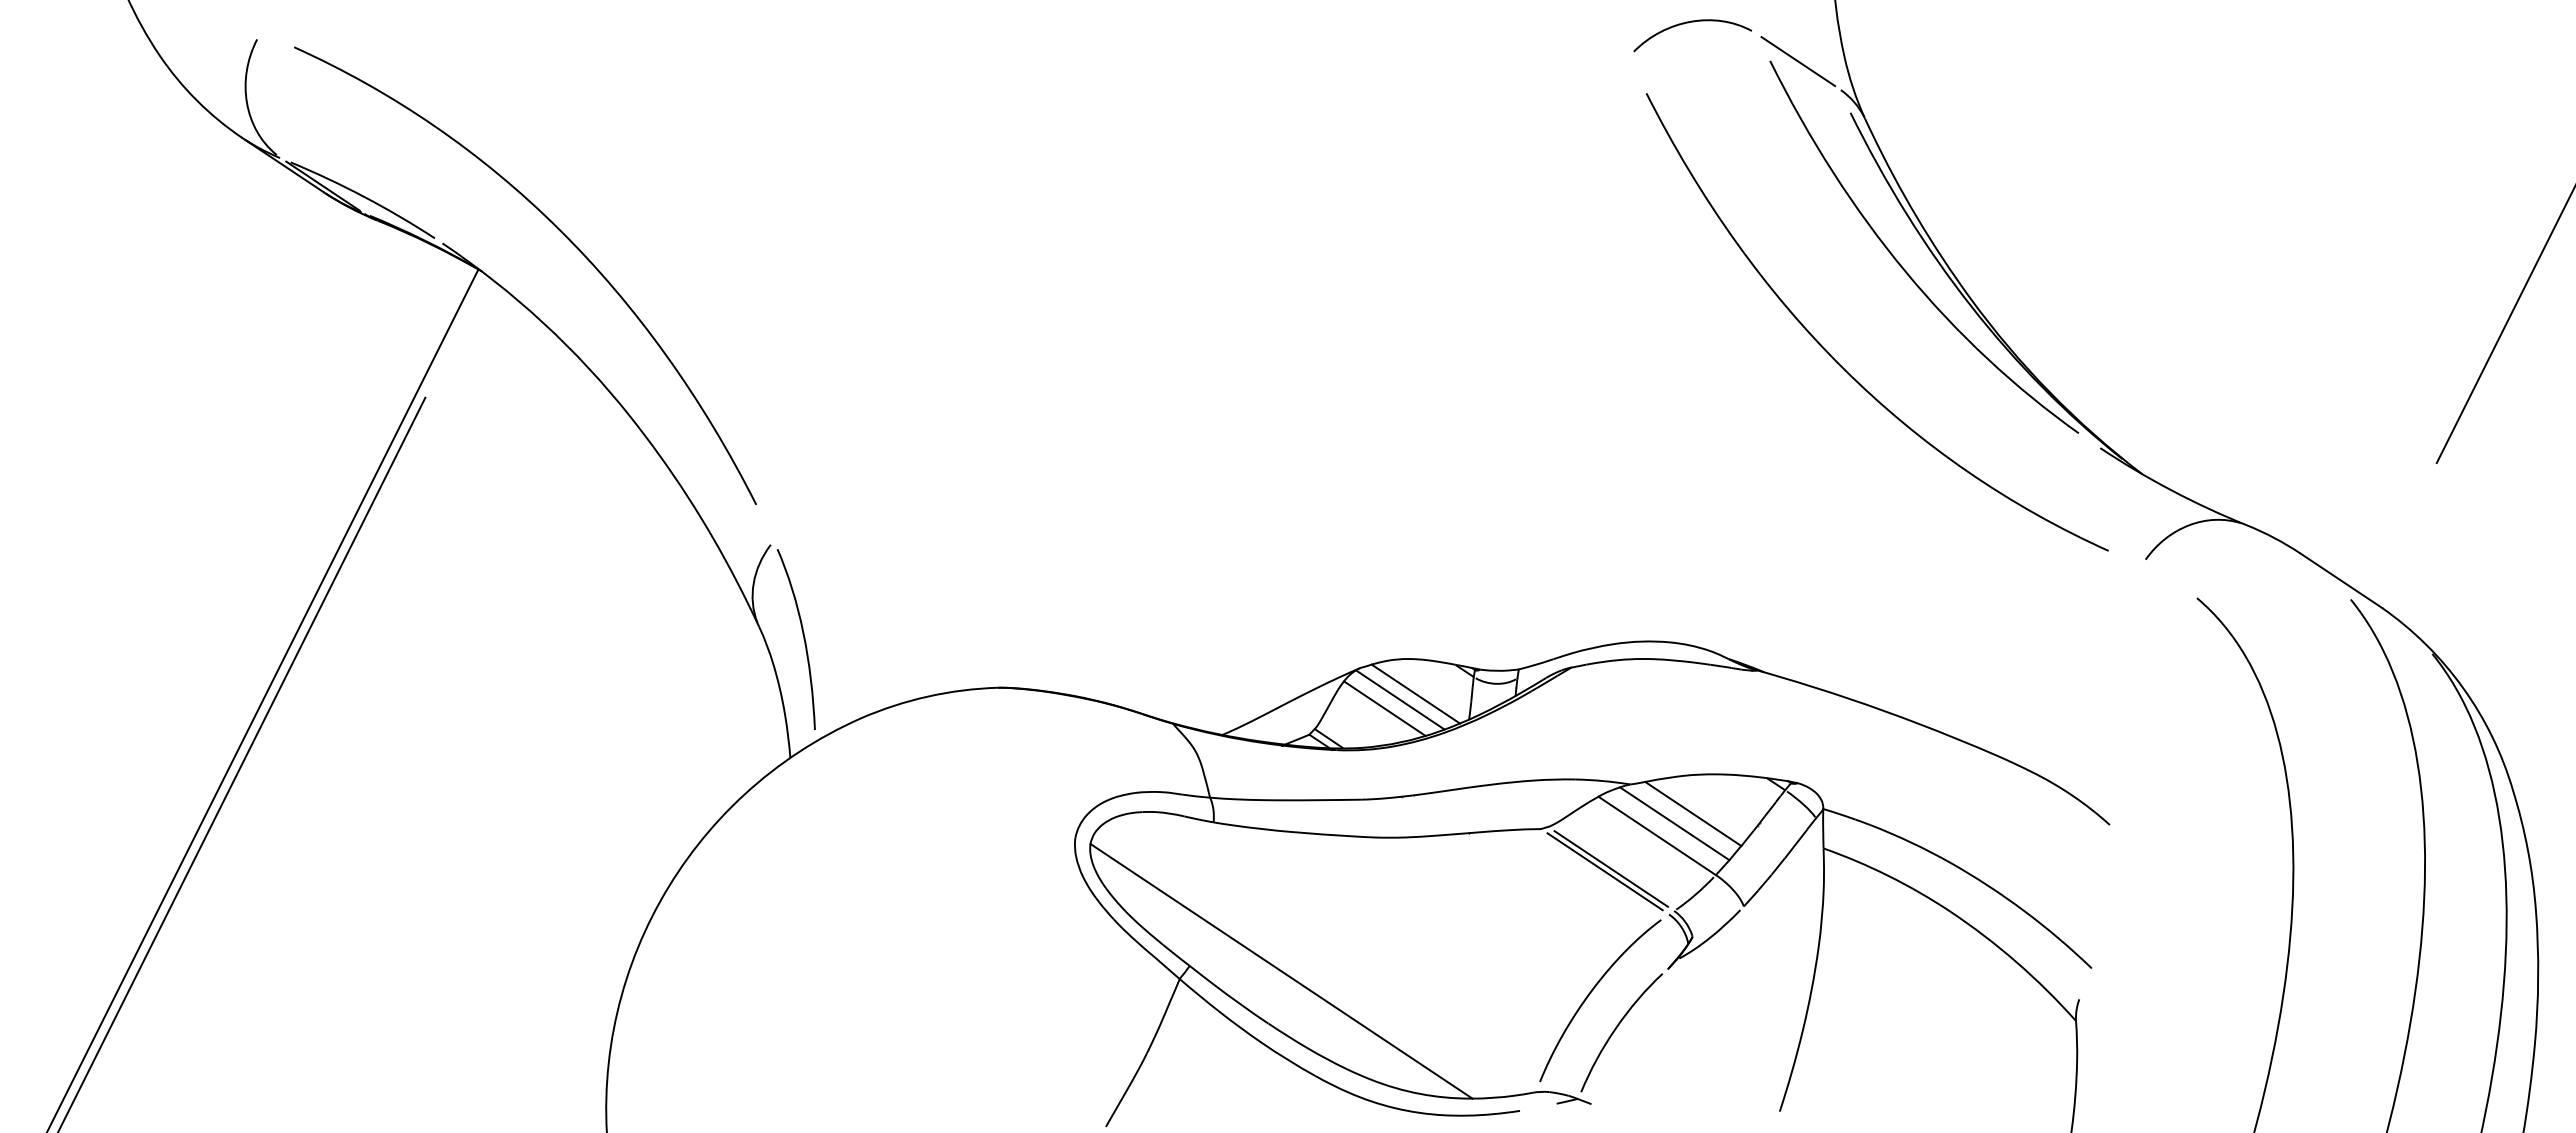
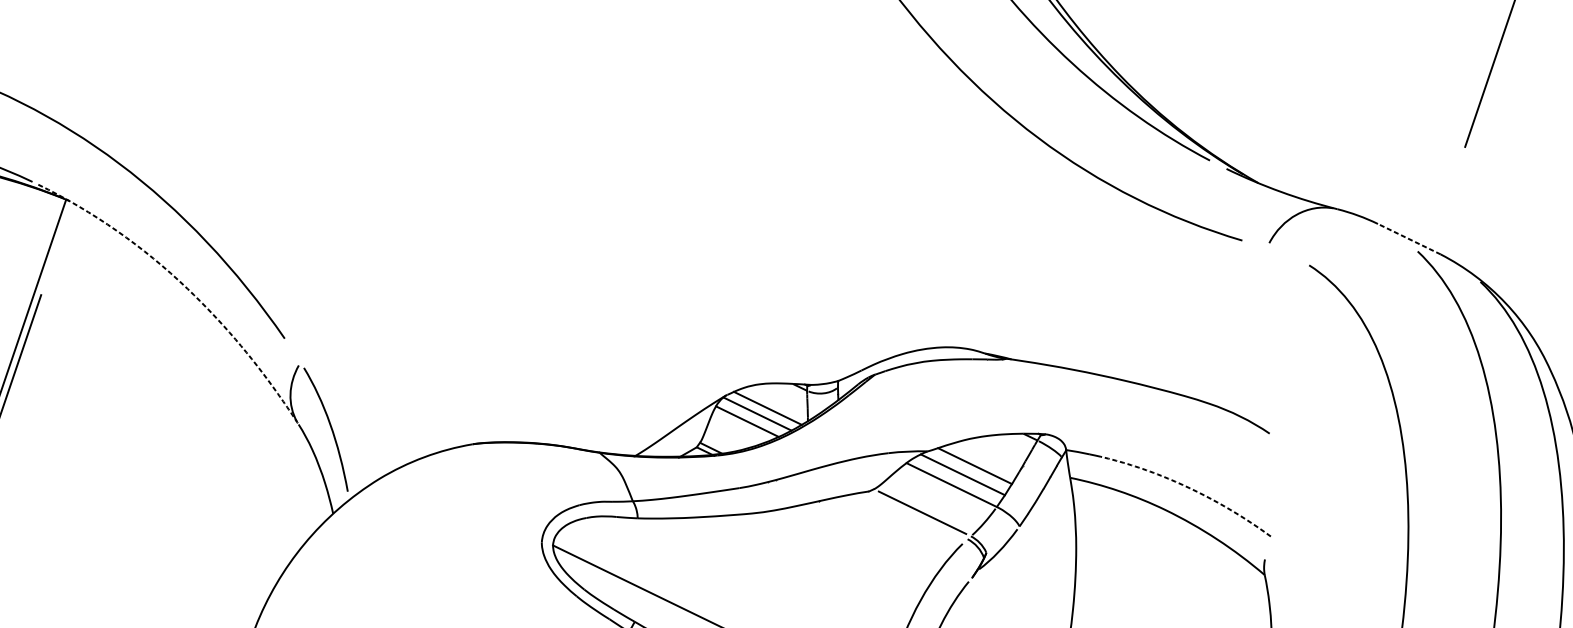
line: (624, 408) -> (182, 283), solid -> dashed
line: (2341, 580) -> (1409, 238), solid -> dashed
line: (1604, 871) -> (917, 515), removed
line: (1988, 885) -> (1189, 488), solid -> dashed

